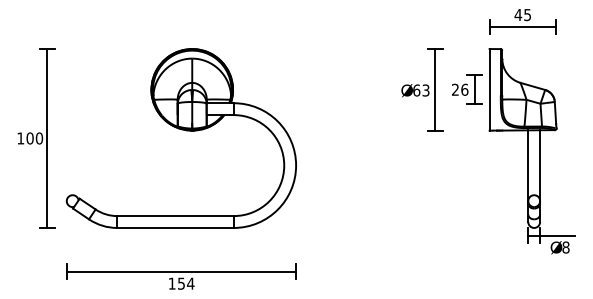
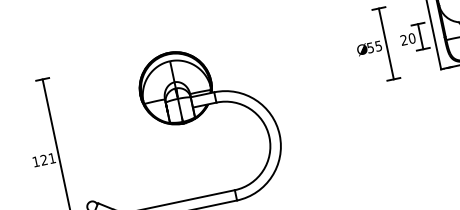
text: (464, 89) -> (411, 38), 26 -> 20
text: (421, 90) -> (374, 46), 63 -> 55
text: (34, 138) -> (47, 159), 100 -> 121

